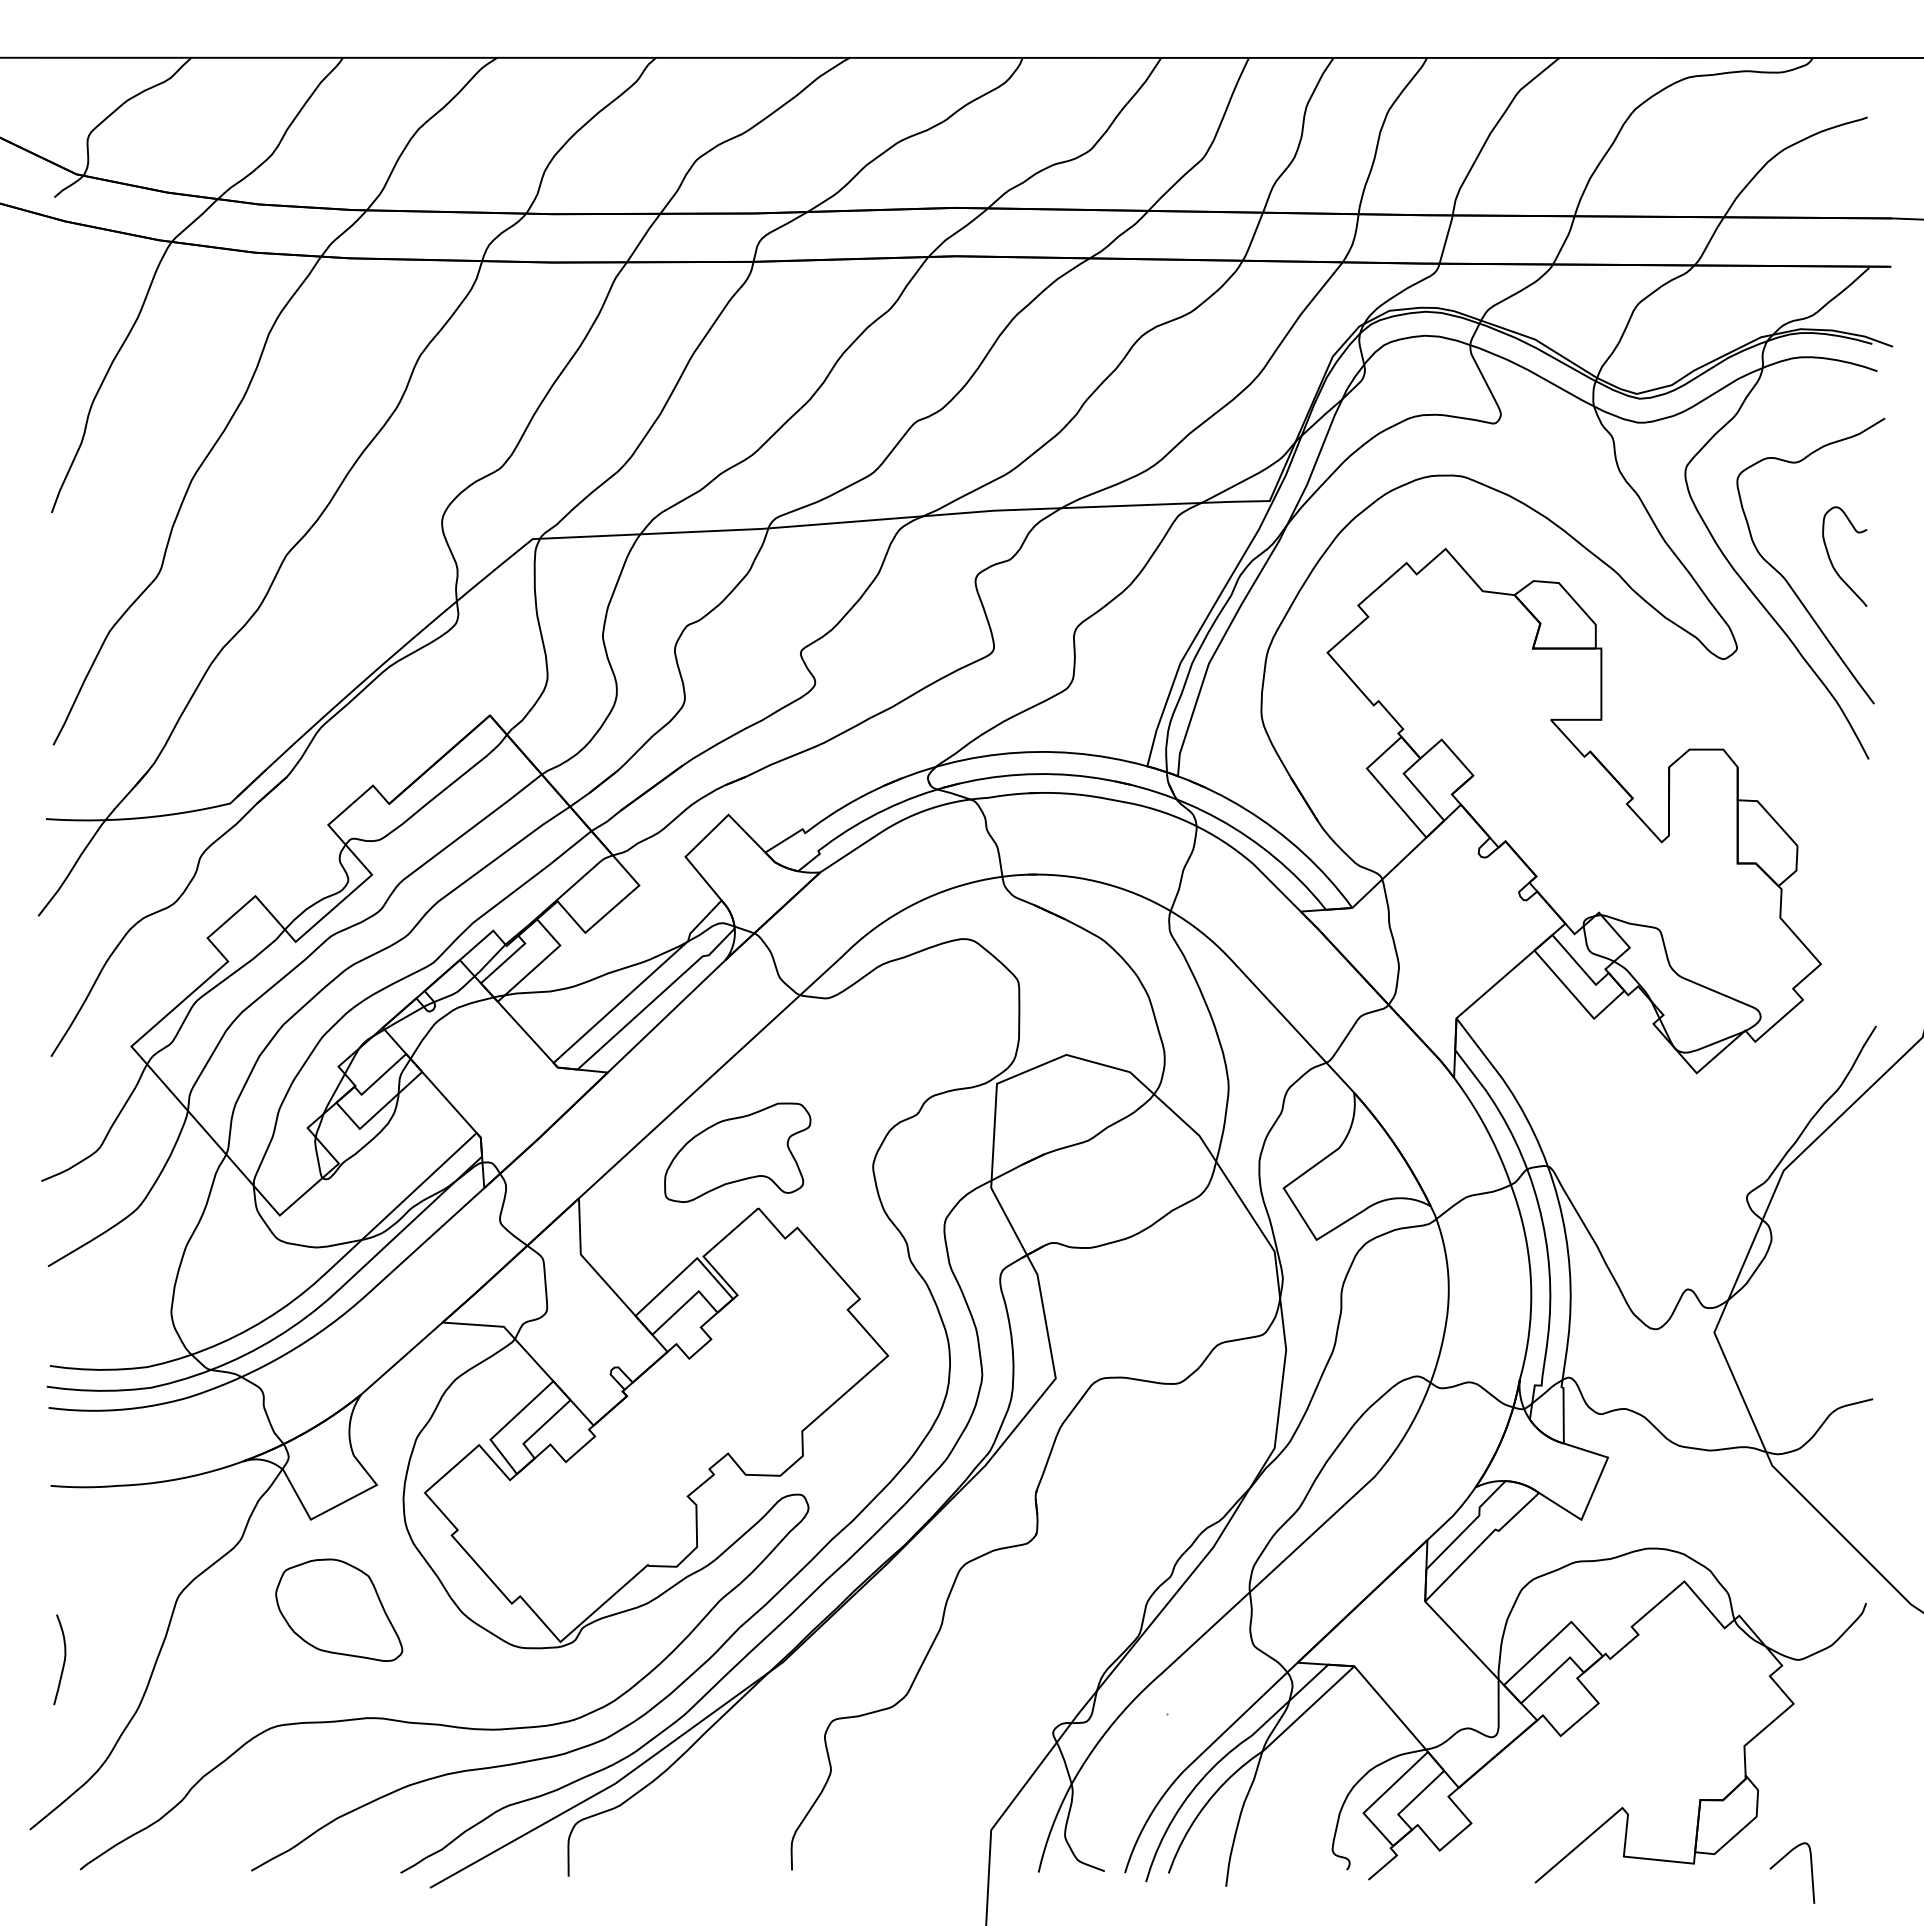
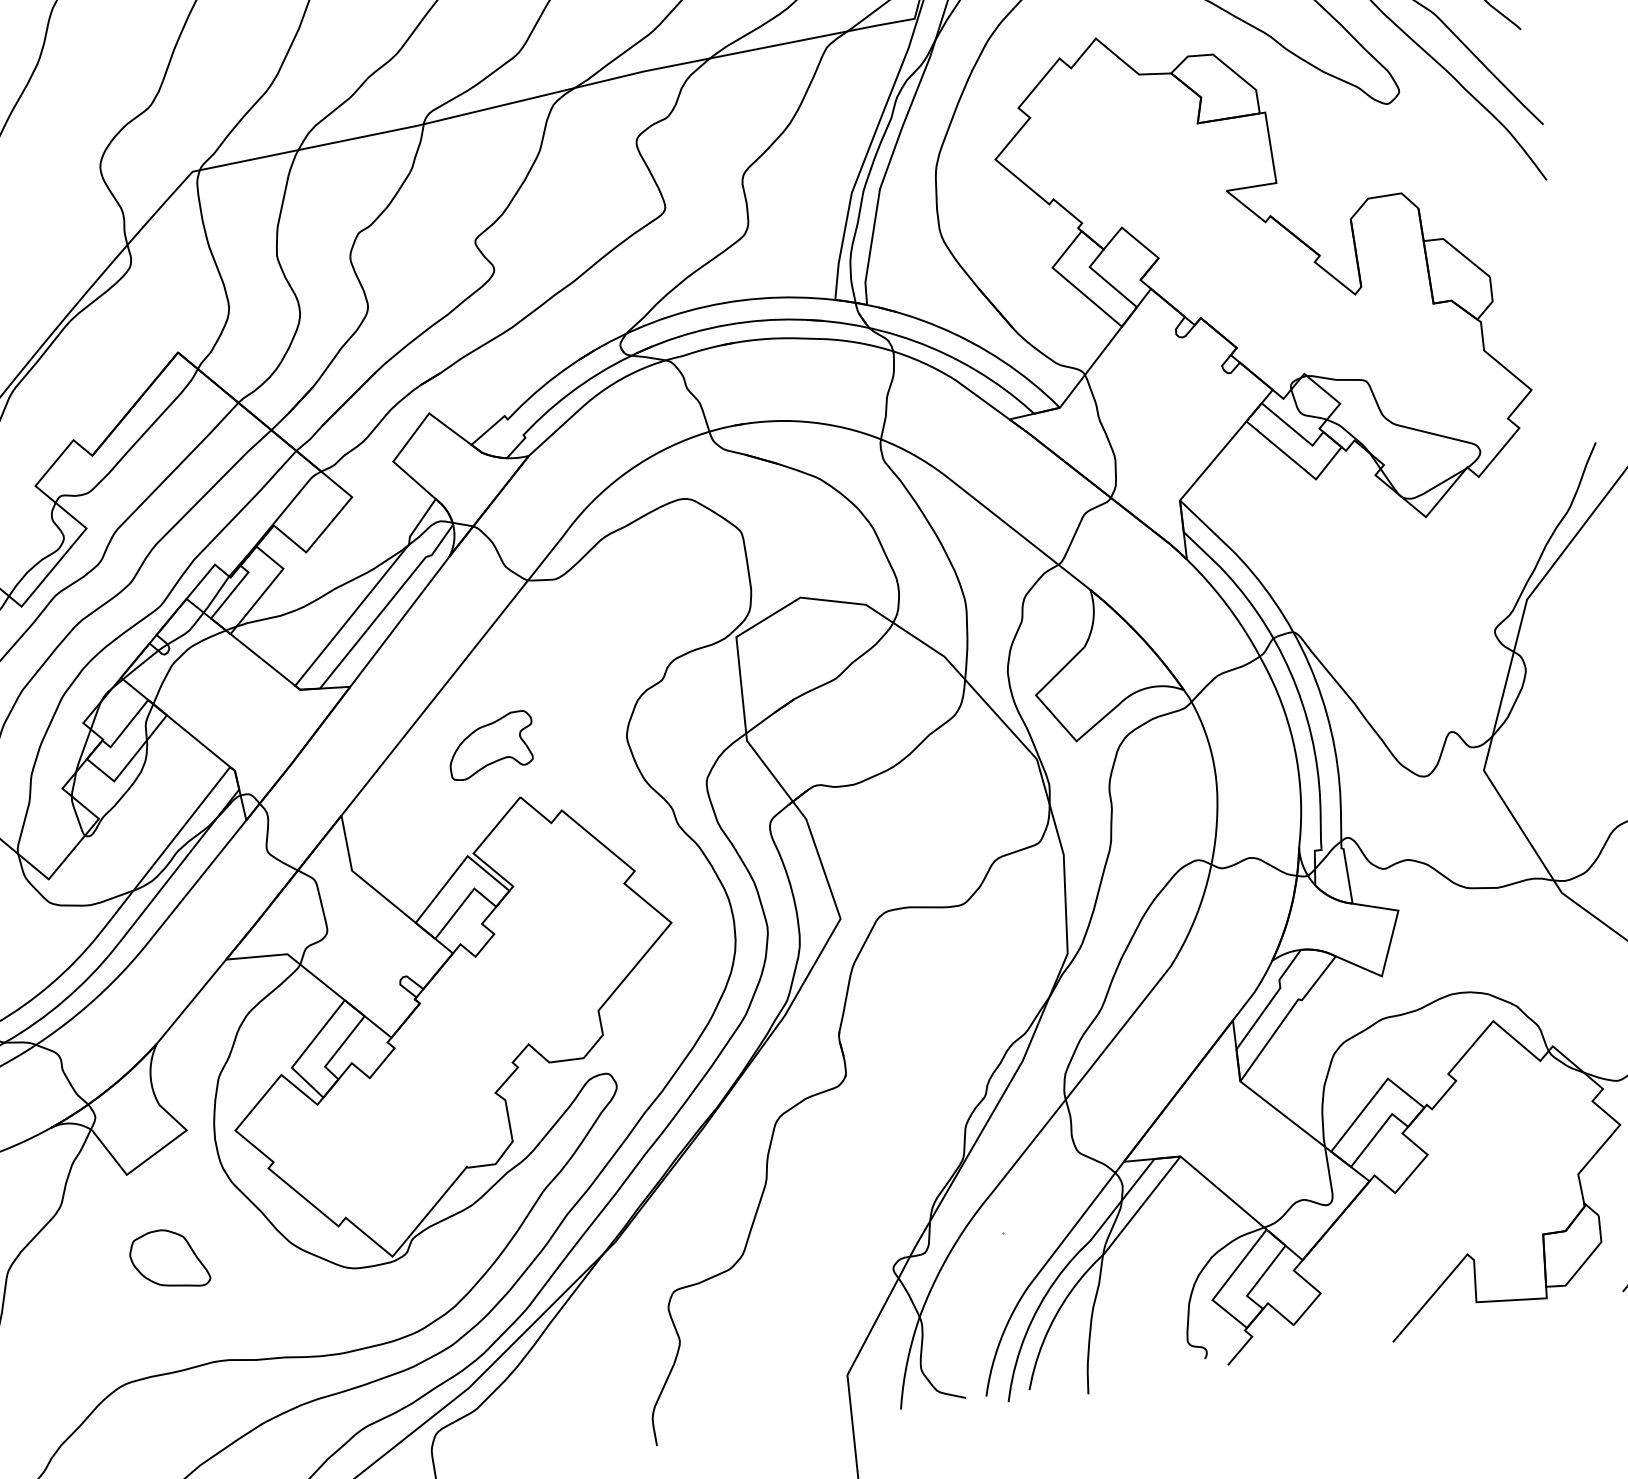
part: (737, 1152) -> (490, 745), size x0.6
part: (339, 1609) -> (169, 1259), size x0.6

